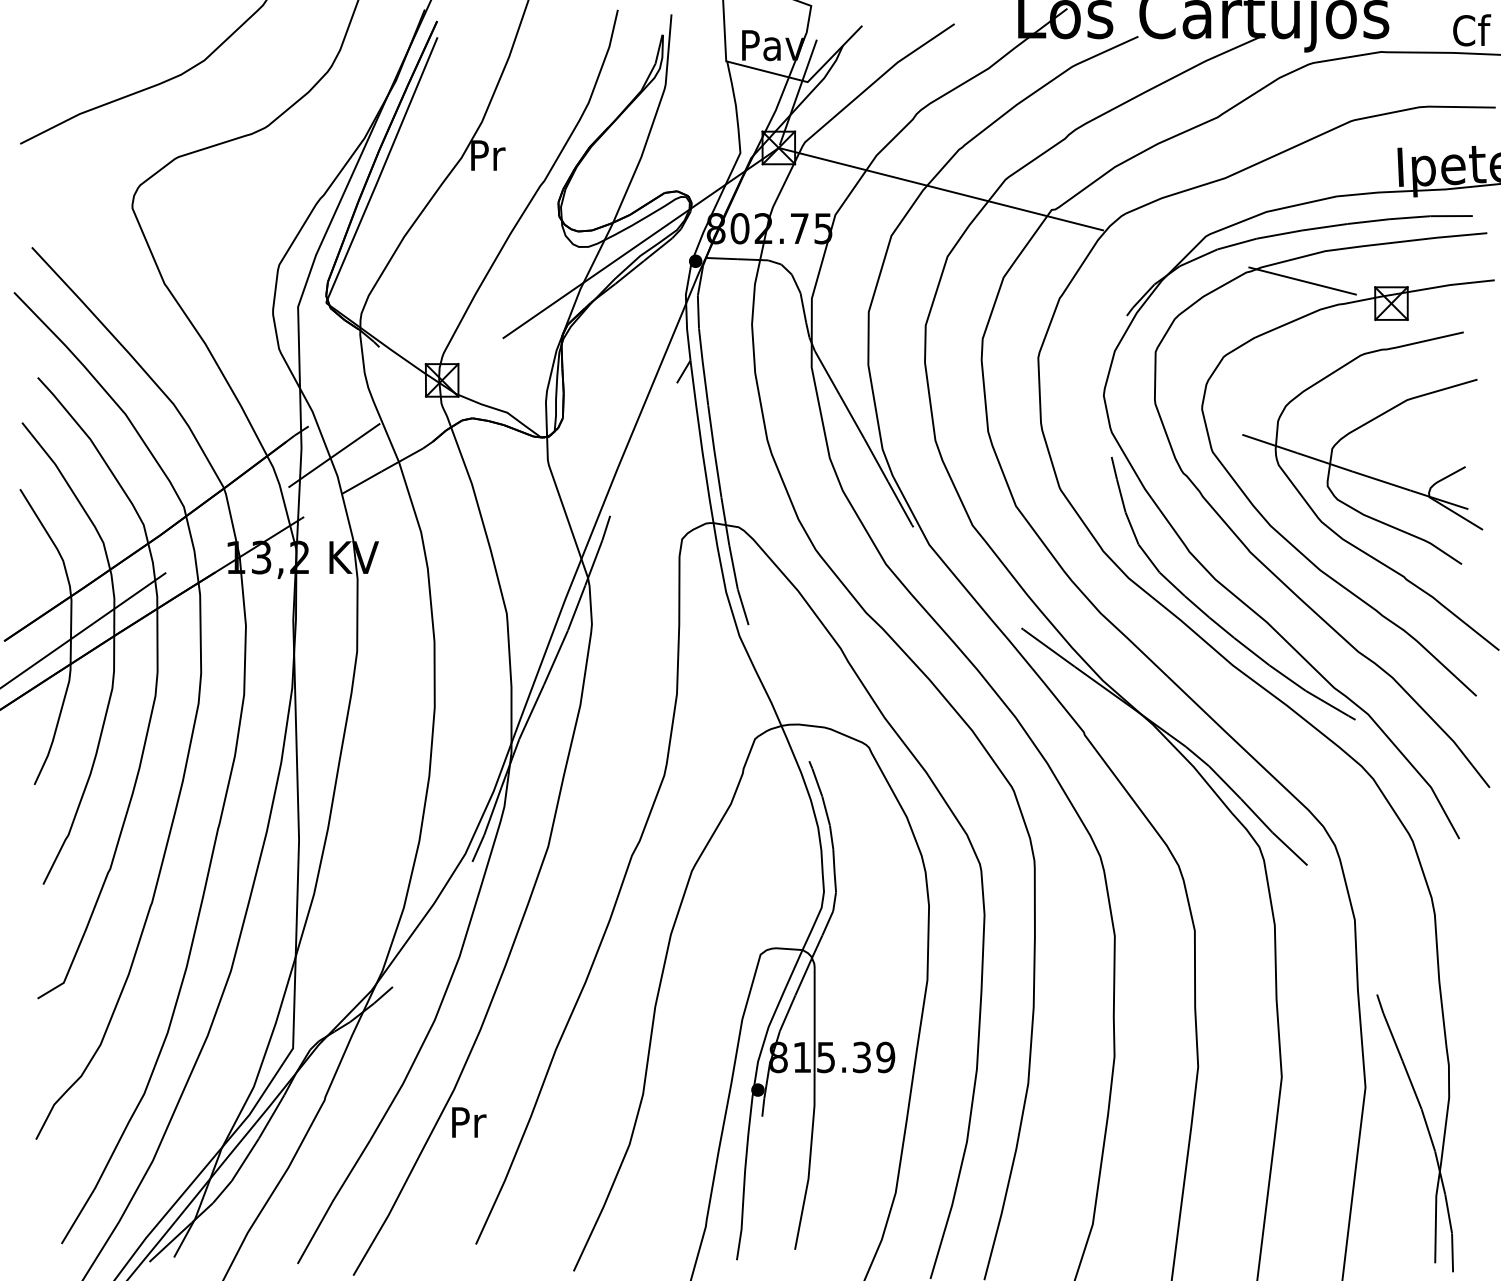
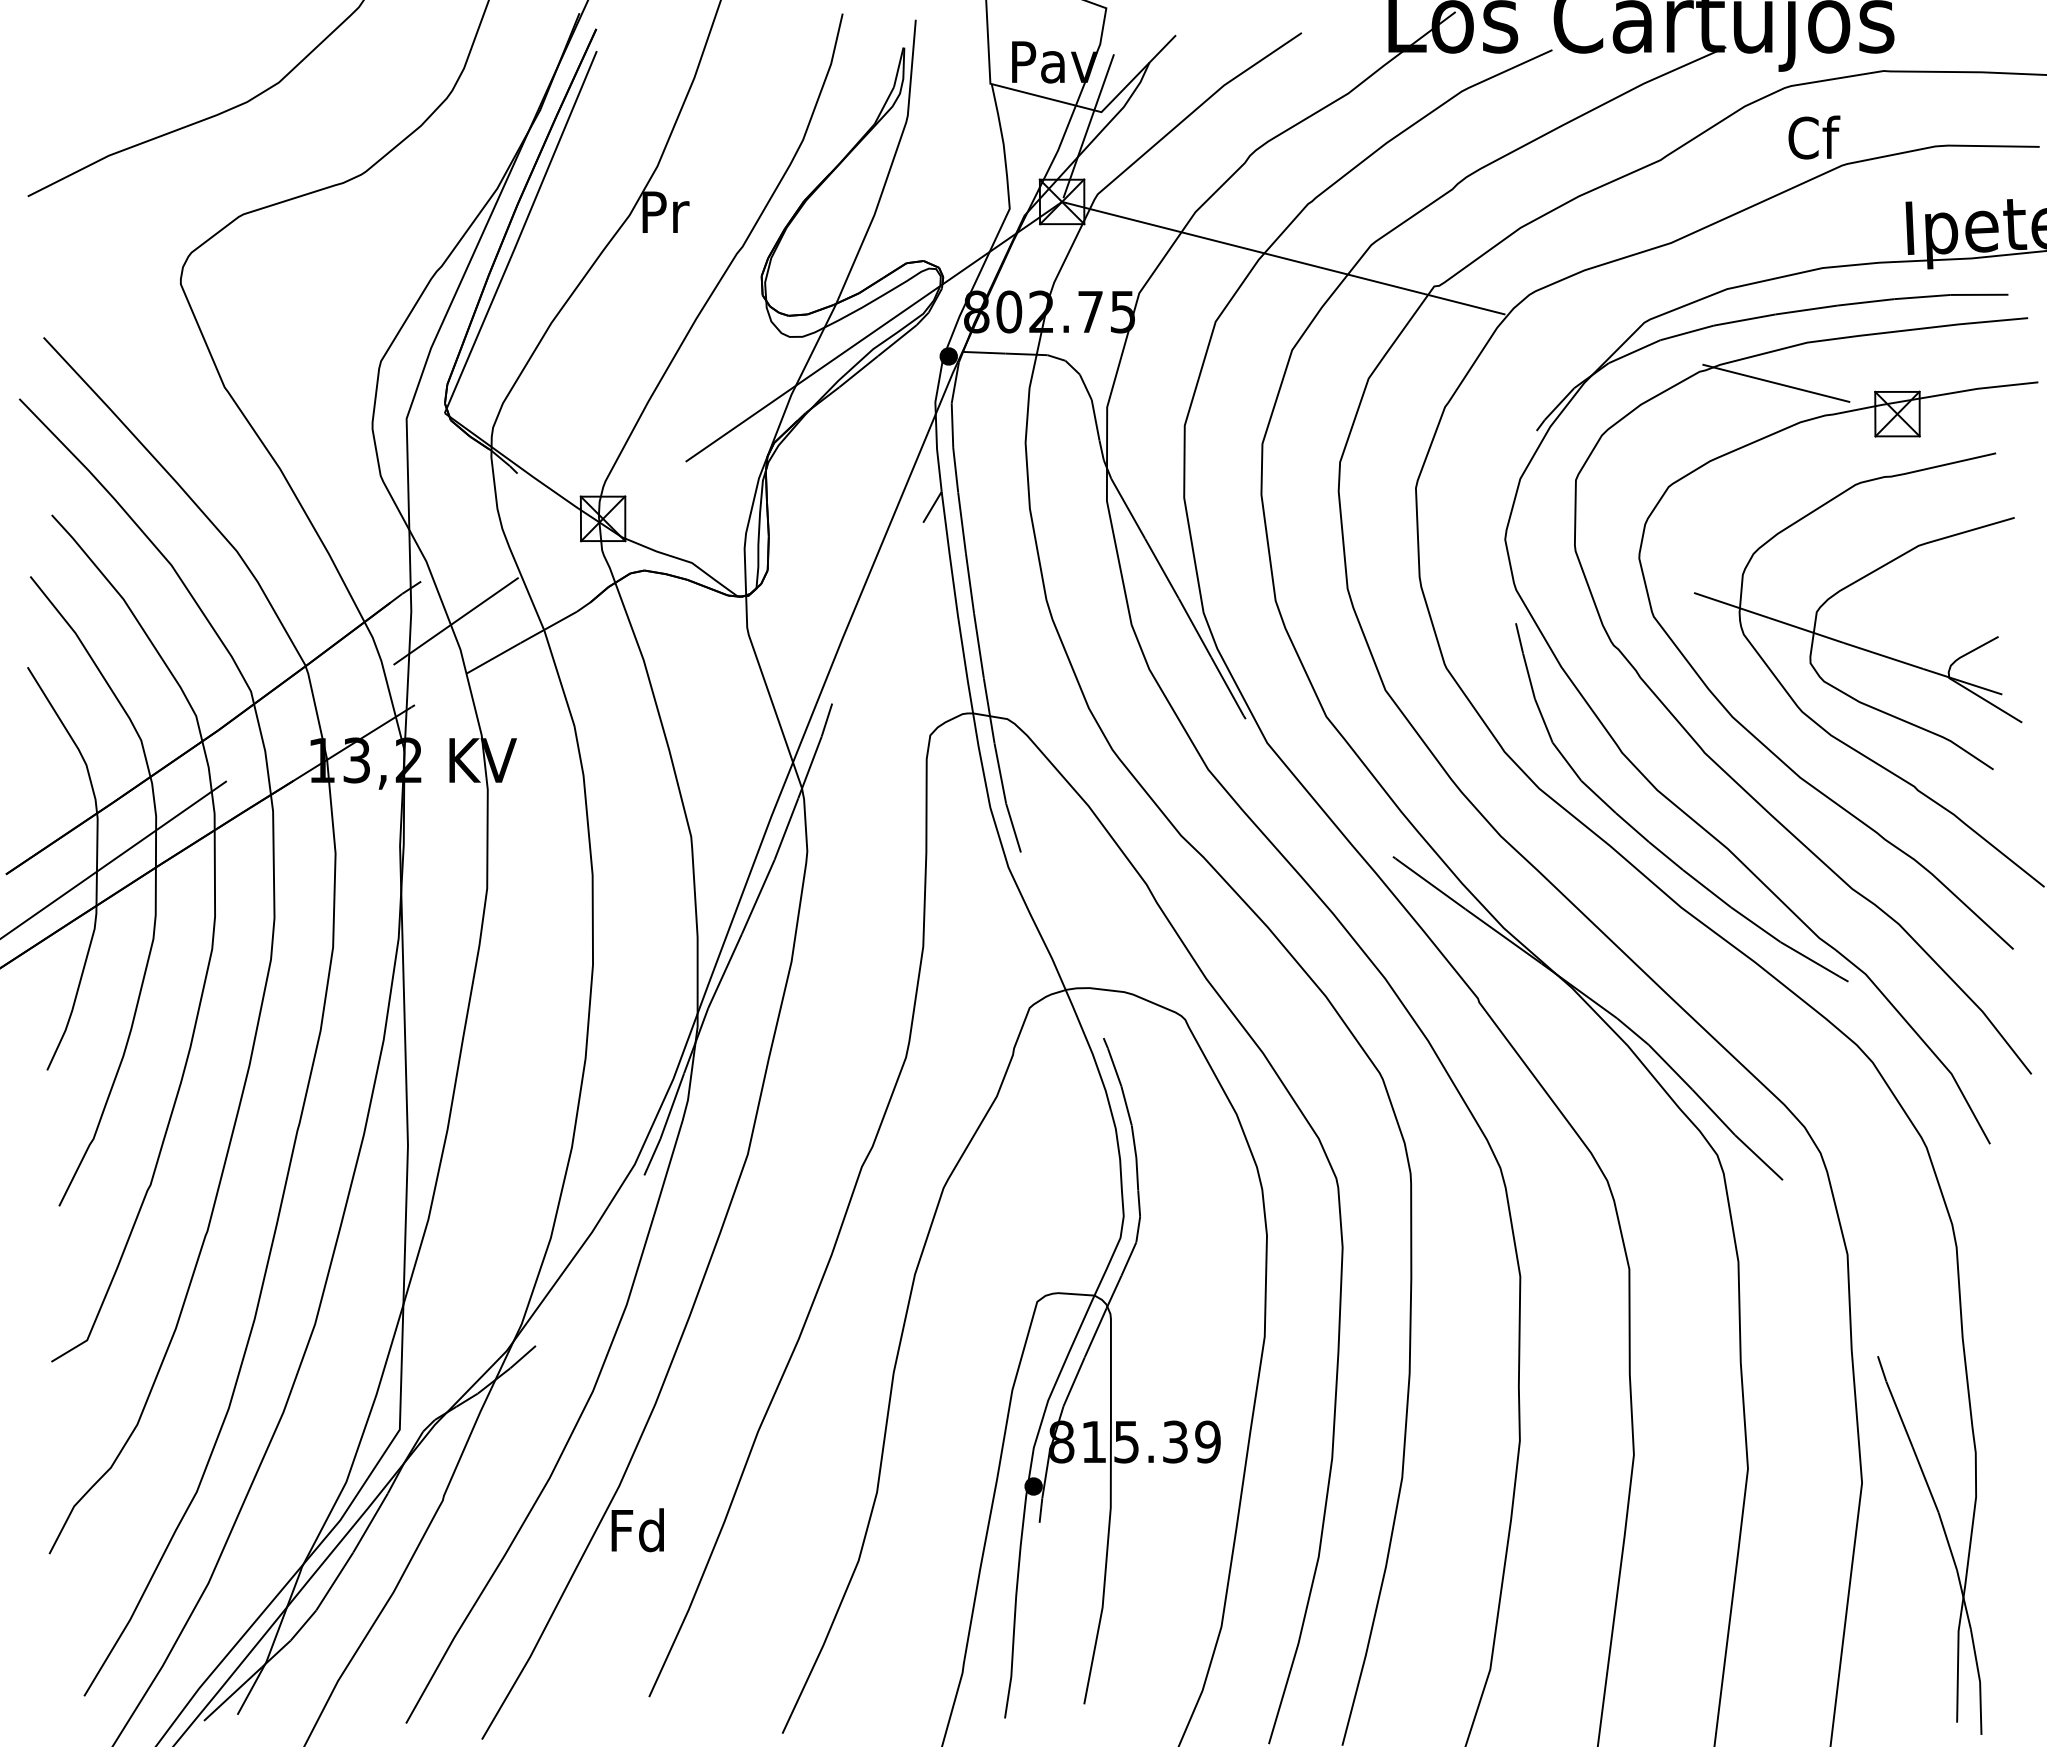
text: (1472, 30) -> (1814, 137), moved
text: (467, 1122) -> (637, 1530), Pr -> Fd

